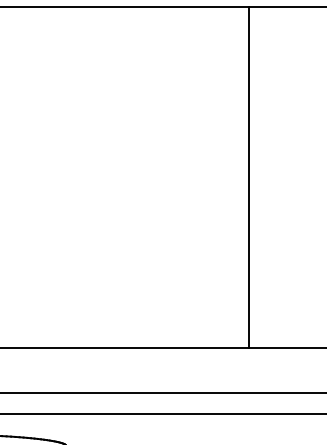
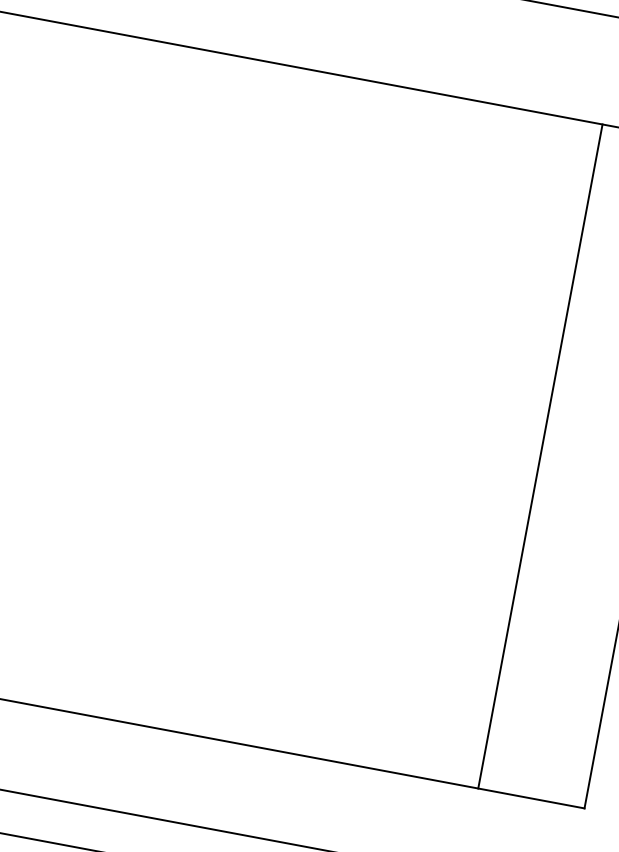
line: (248, 176) -> (540, 454), moved

